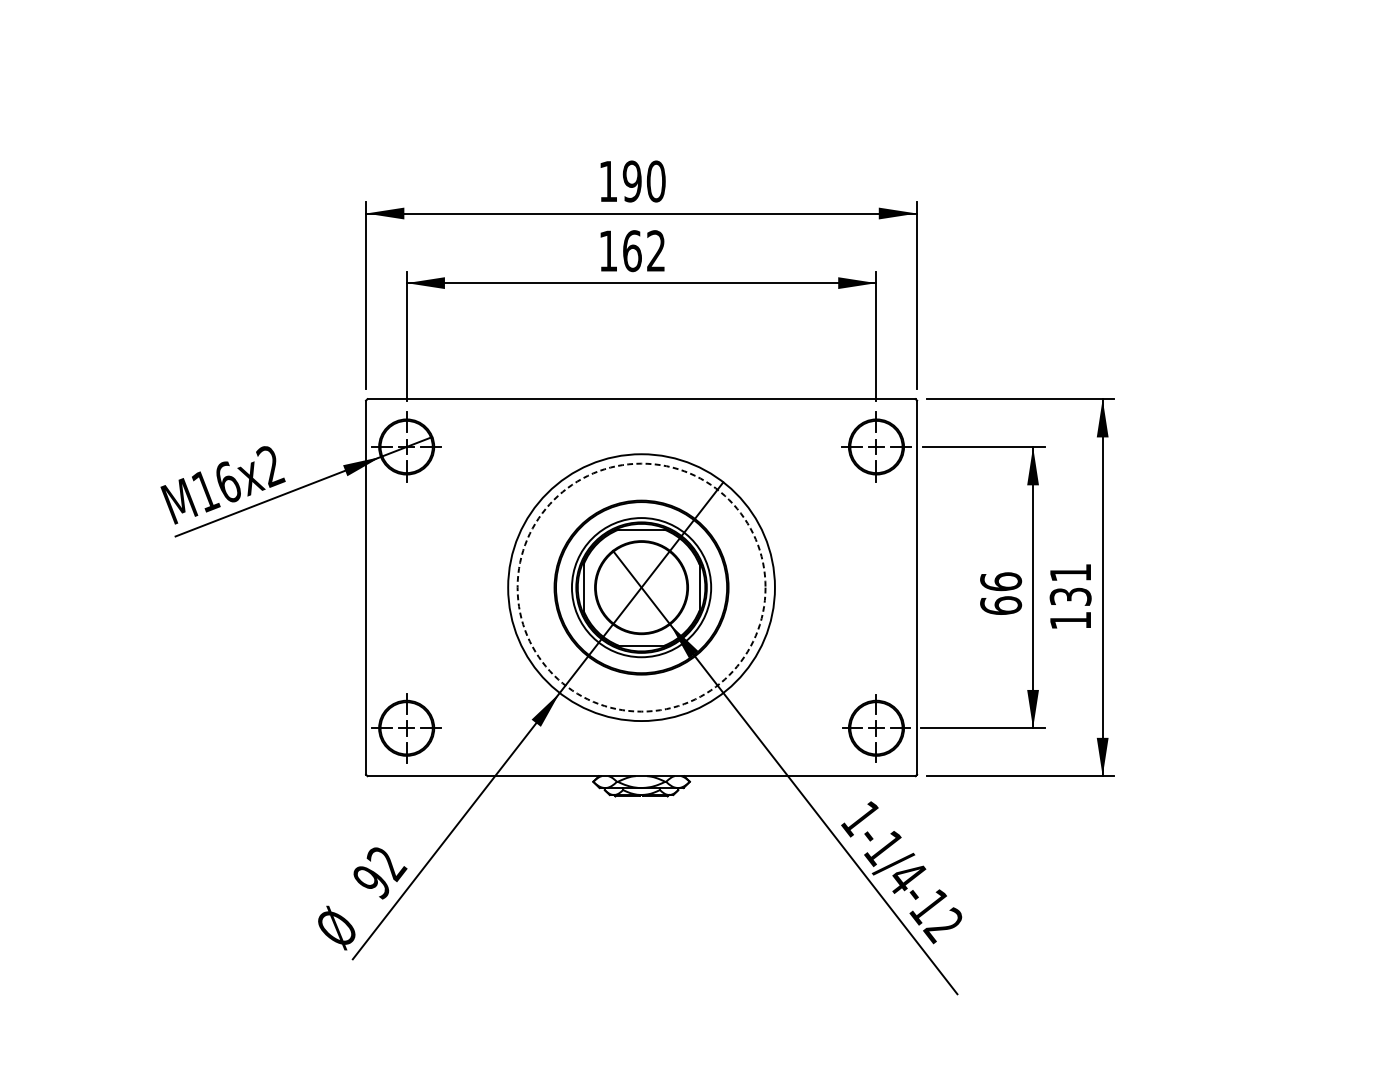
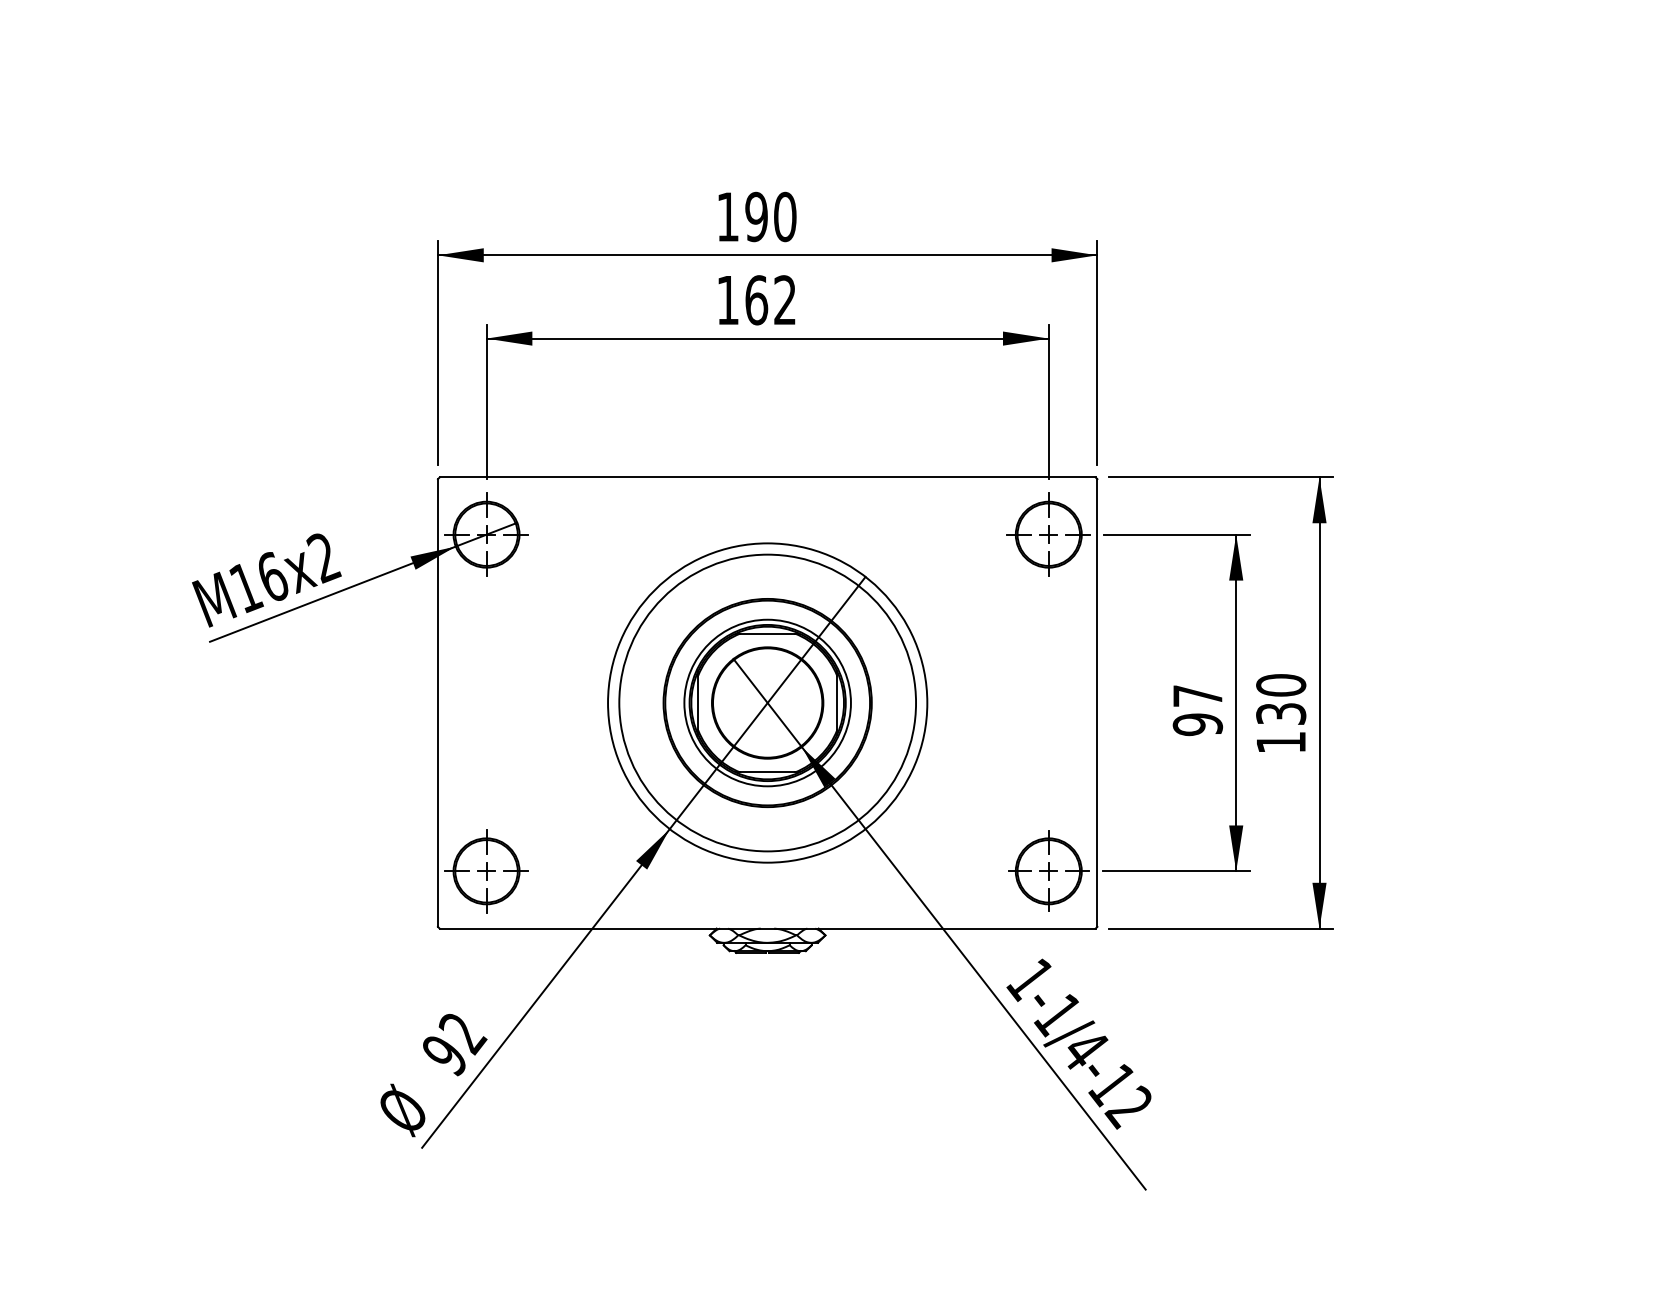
text: (1070, 572) -> (1281, 685), 131 -> 130
circle: (641, 587) -> (767, 702), dashed -> solid
text: (1000, 593) -> (1197, 710), 66 -> 97

